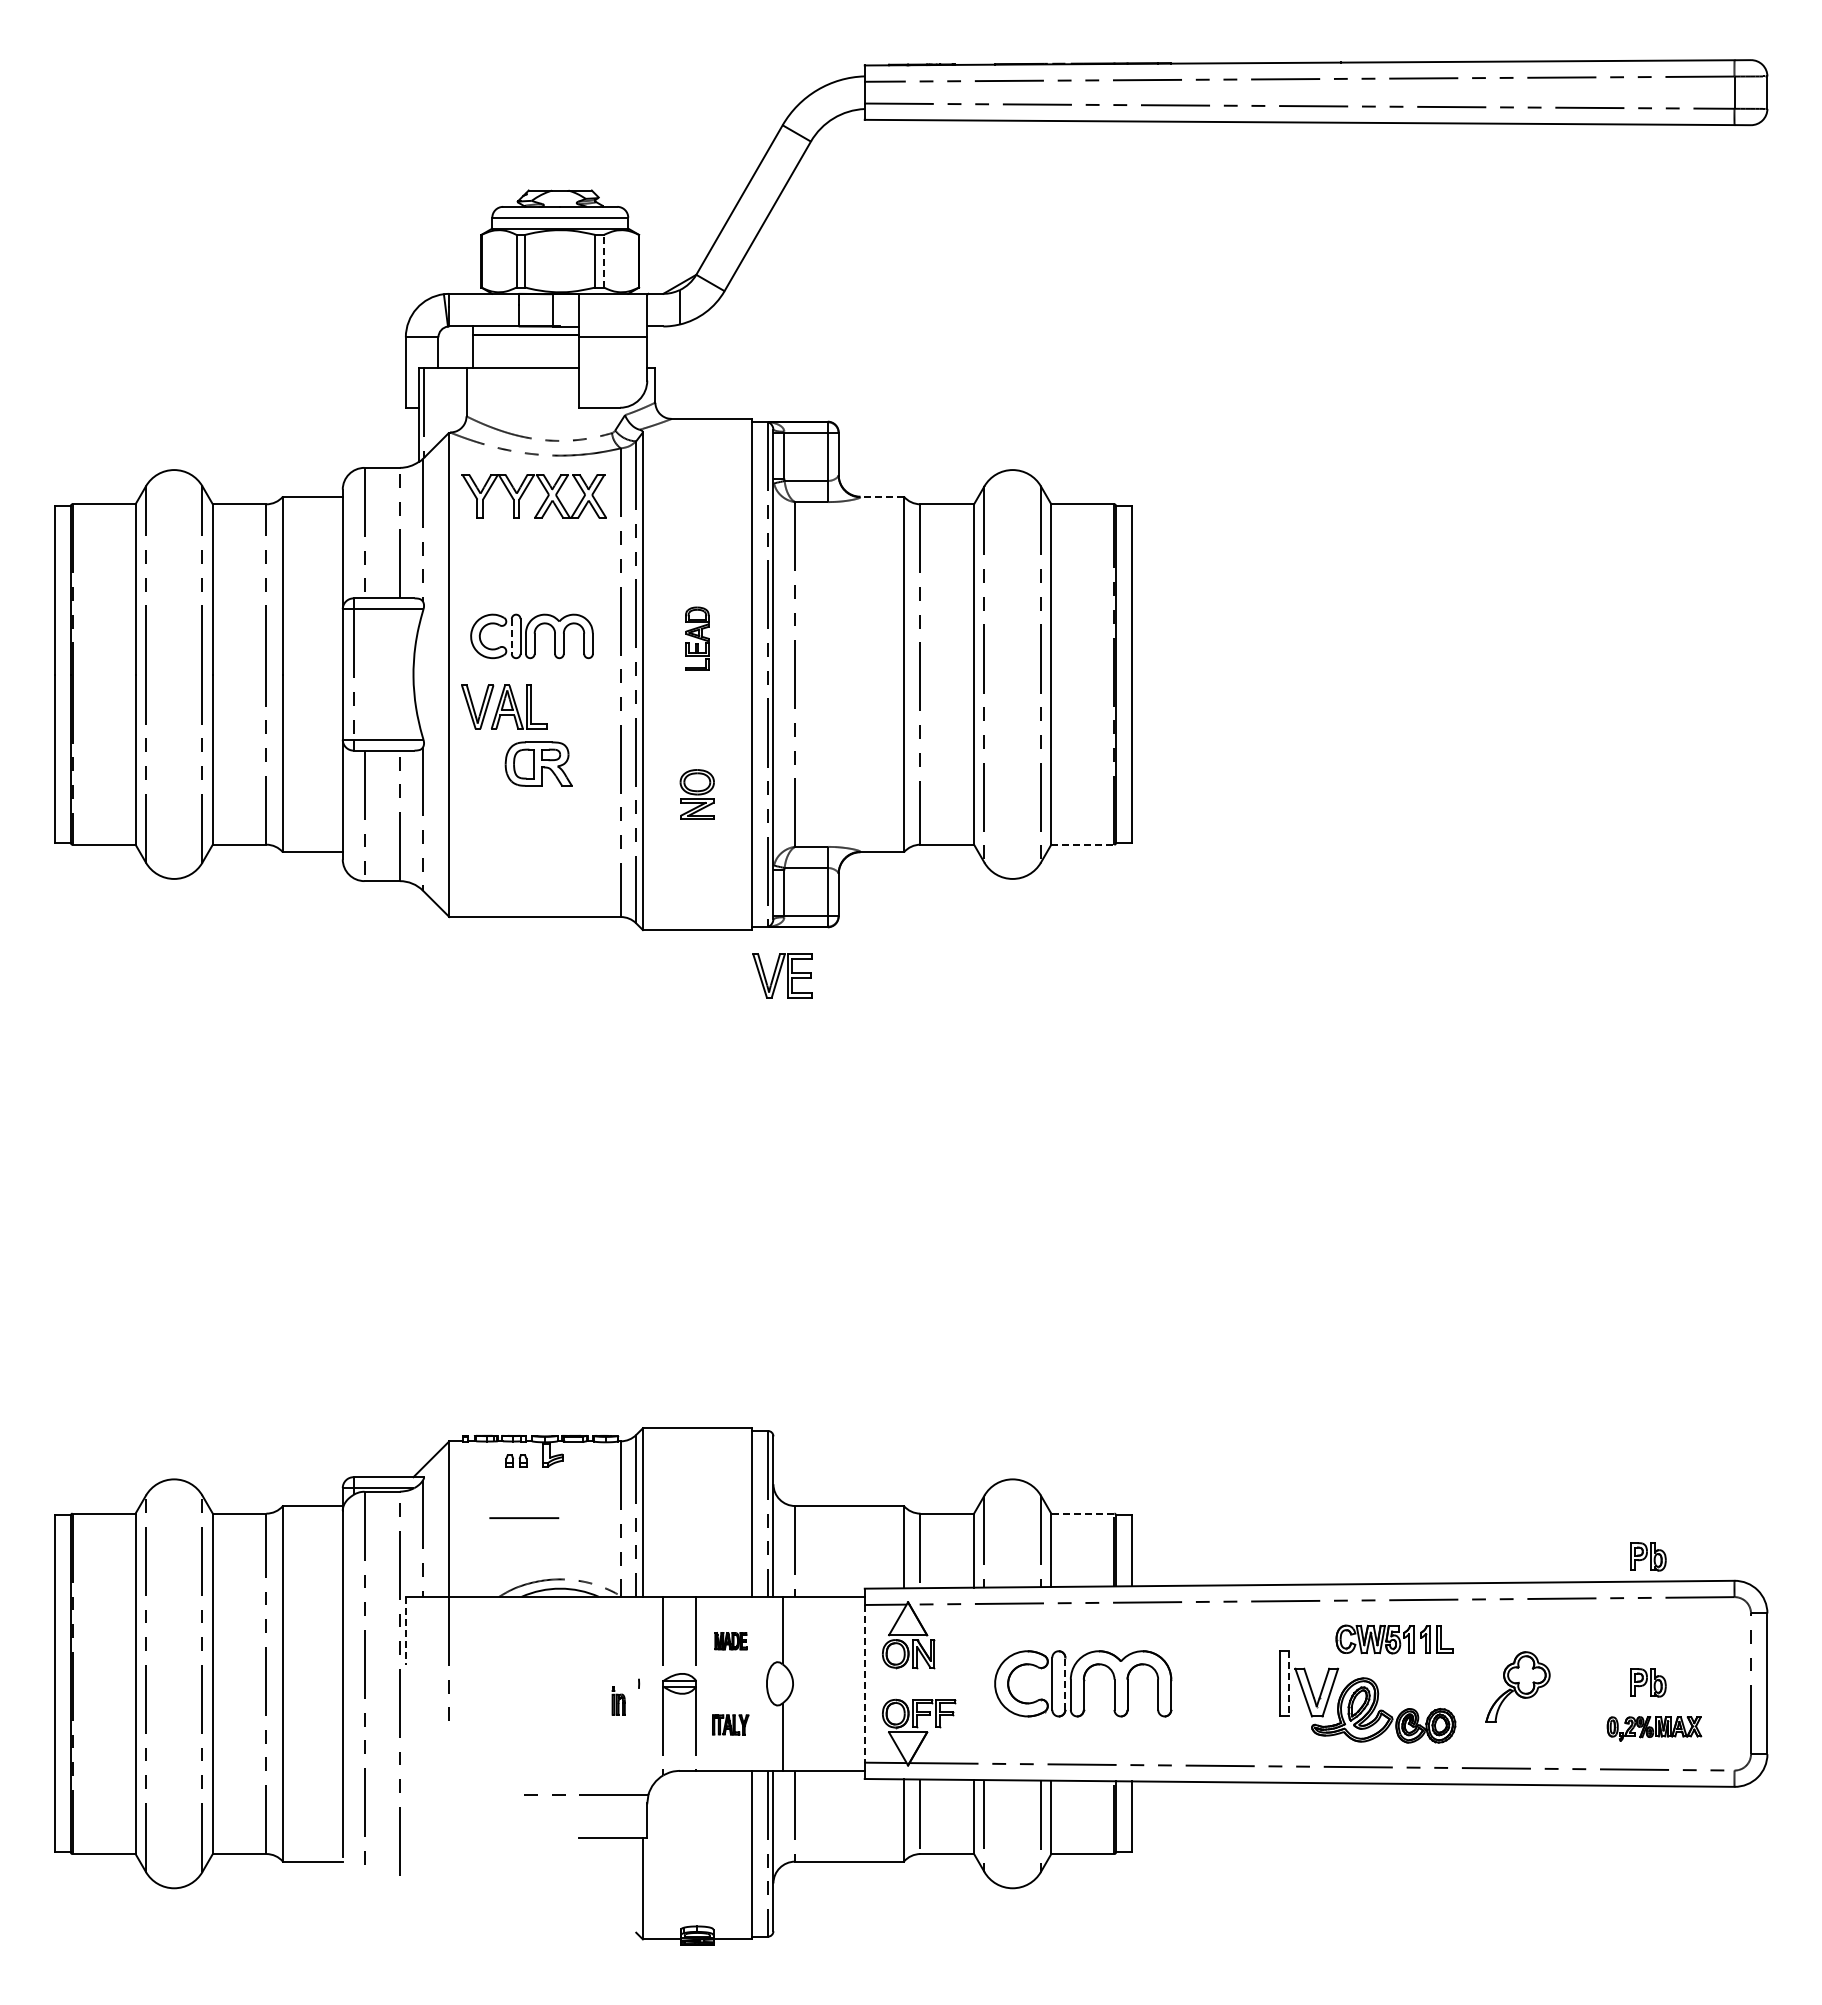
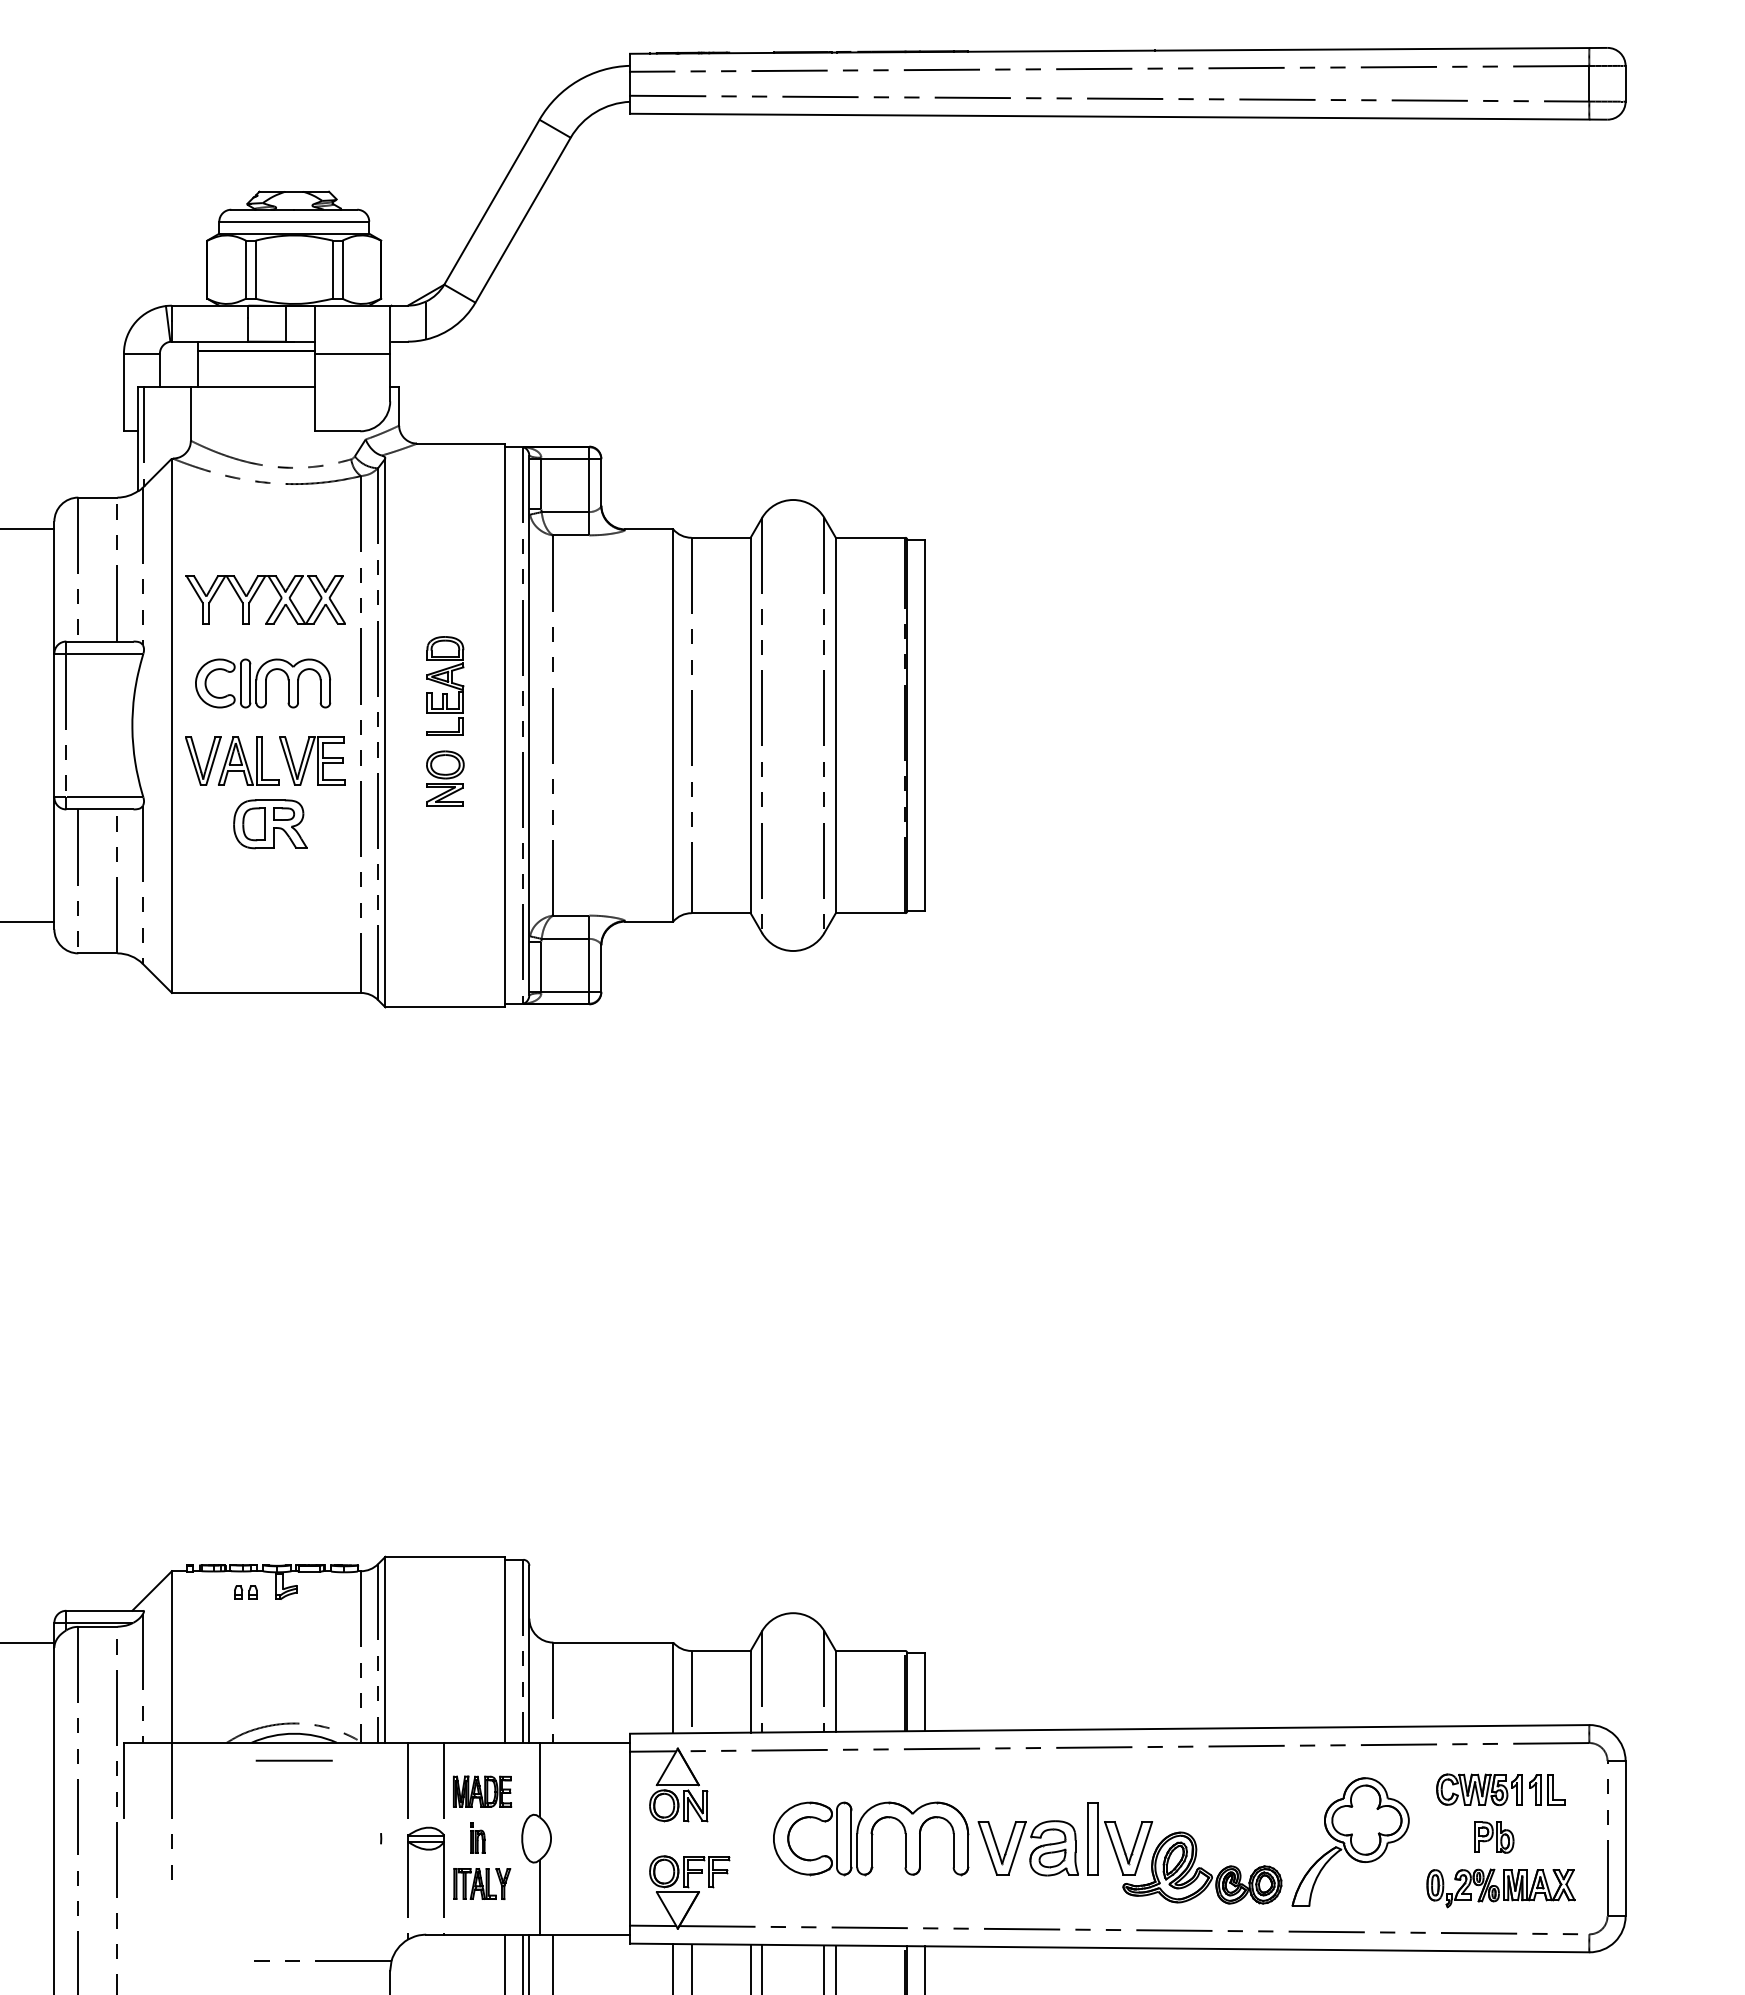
line: (604, 260) -> (343, 268), dashed -> solid
part: (525, 491) -> (255, 594), moved
line: (882, 496) -> (649, 529), dashed -> solid
line: (511, 636) -> (240, 683), dashed -> solid
part: (697, 638) -> (445, 685), size x1.43
part: (696, 794) -> (444, 778), moved
line: (1082, 844) -> (870, 912), dashed -> solid
part: (782, 975) -> (312, 760), moved
line: (1082, 1513) -> (870, 1650), dashed -> solid
line: (524, 1517) -> (294, 1760), moved
part: (1648, 1556) -> (1494, 1698), removed
line: (405, 1631) -> (123, 1780), dashed -> solid
part: (1394, 1639) -> (1501, 1789), moved
part: (730, 1640) -> (482, 1790), size x1.67
line: (864, 1683) -> (629, 1838), dashed -> solid
line: (1065, 1683) -> (851, 1838), dashed -> solid
line: (1288, 1683) -> (1097, 1838), dashed -> solid
part: (1517, 1686) -> (1349, 1841), size x1.67
part: (1225, 1692) -> (1027, 1848), added
part: (618, 1700) -> (477, 1837), moved
part: (730, 1724) -> (482, 1883), size x1.43
part: (1654, 1728) -> (1501, 1887), size x1.43

